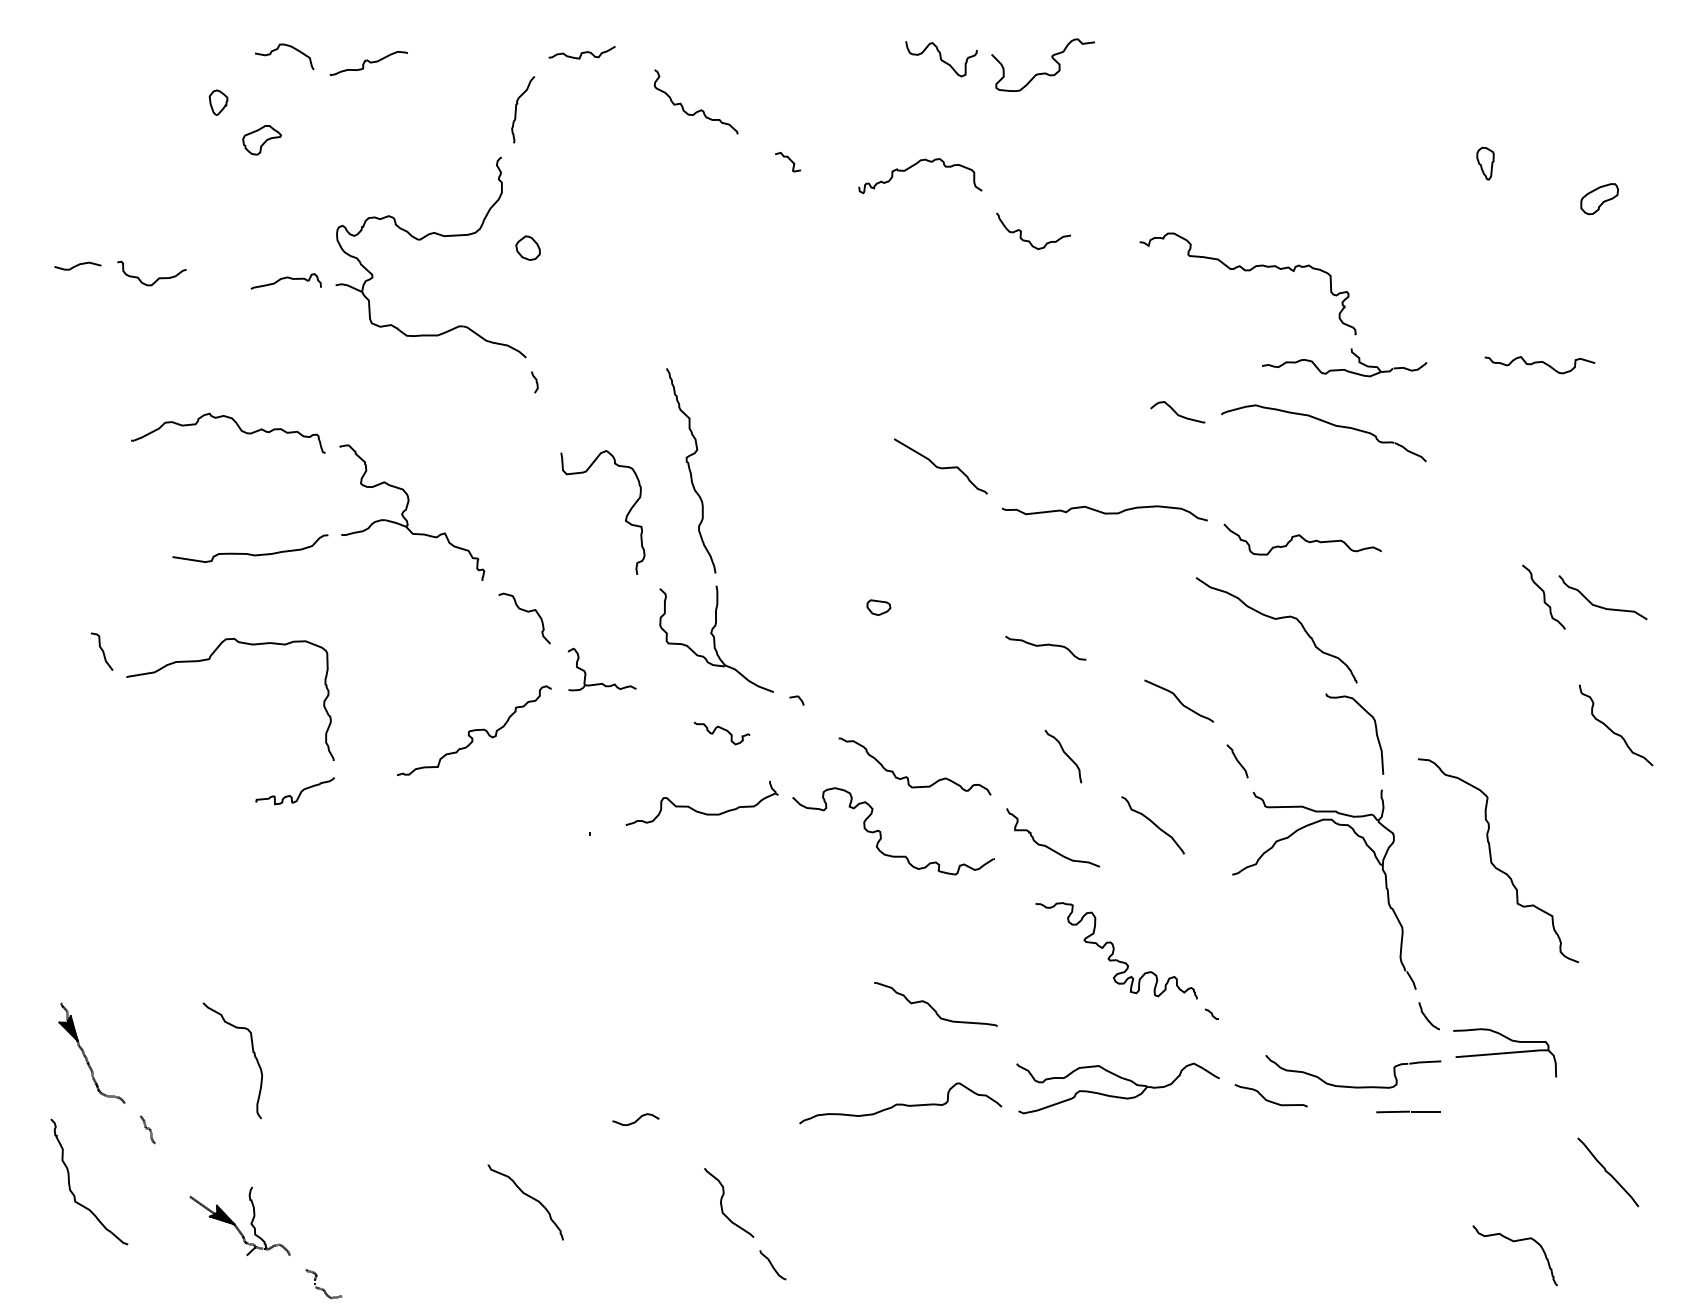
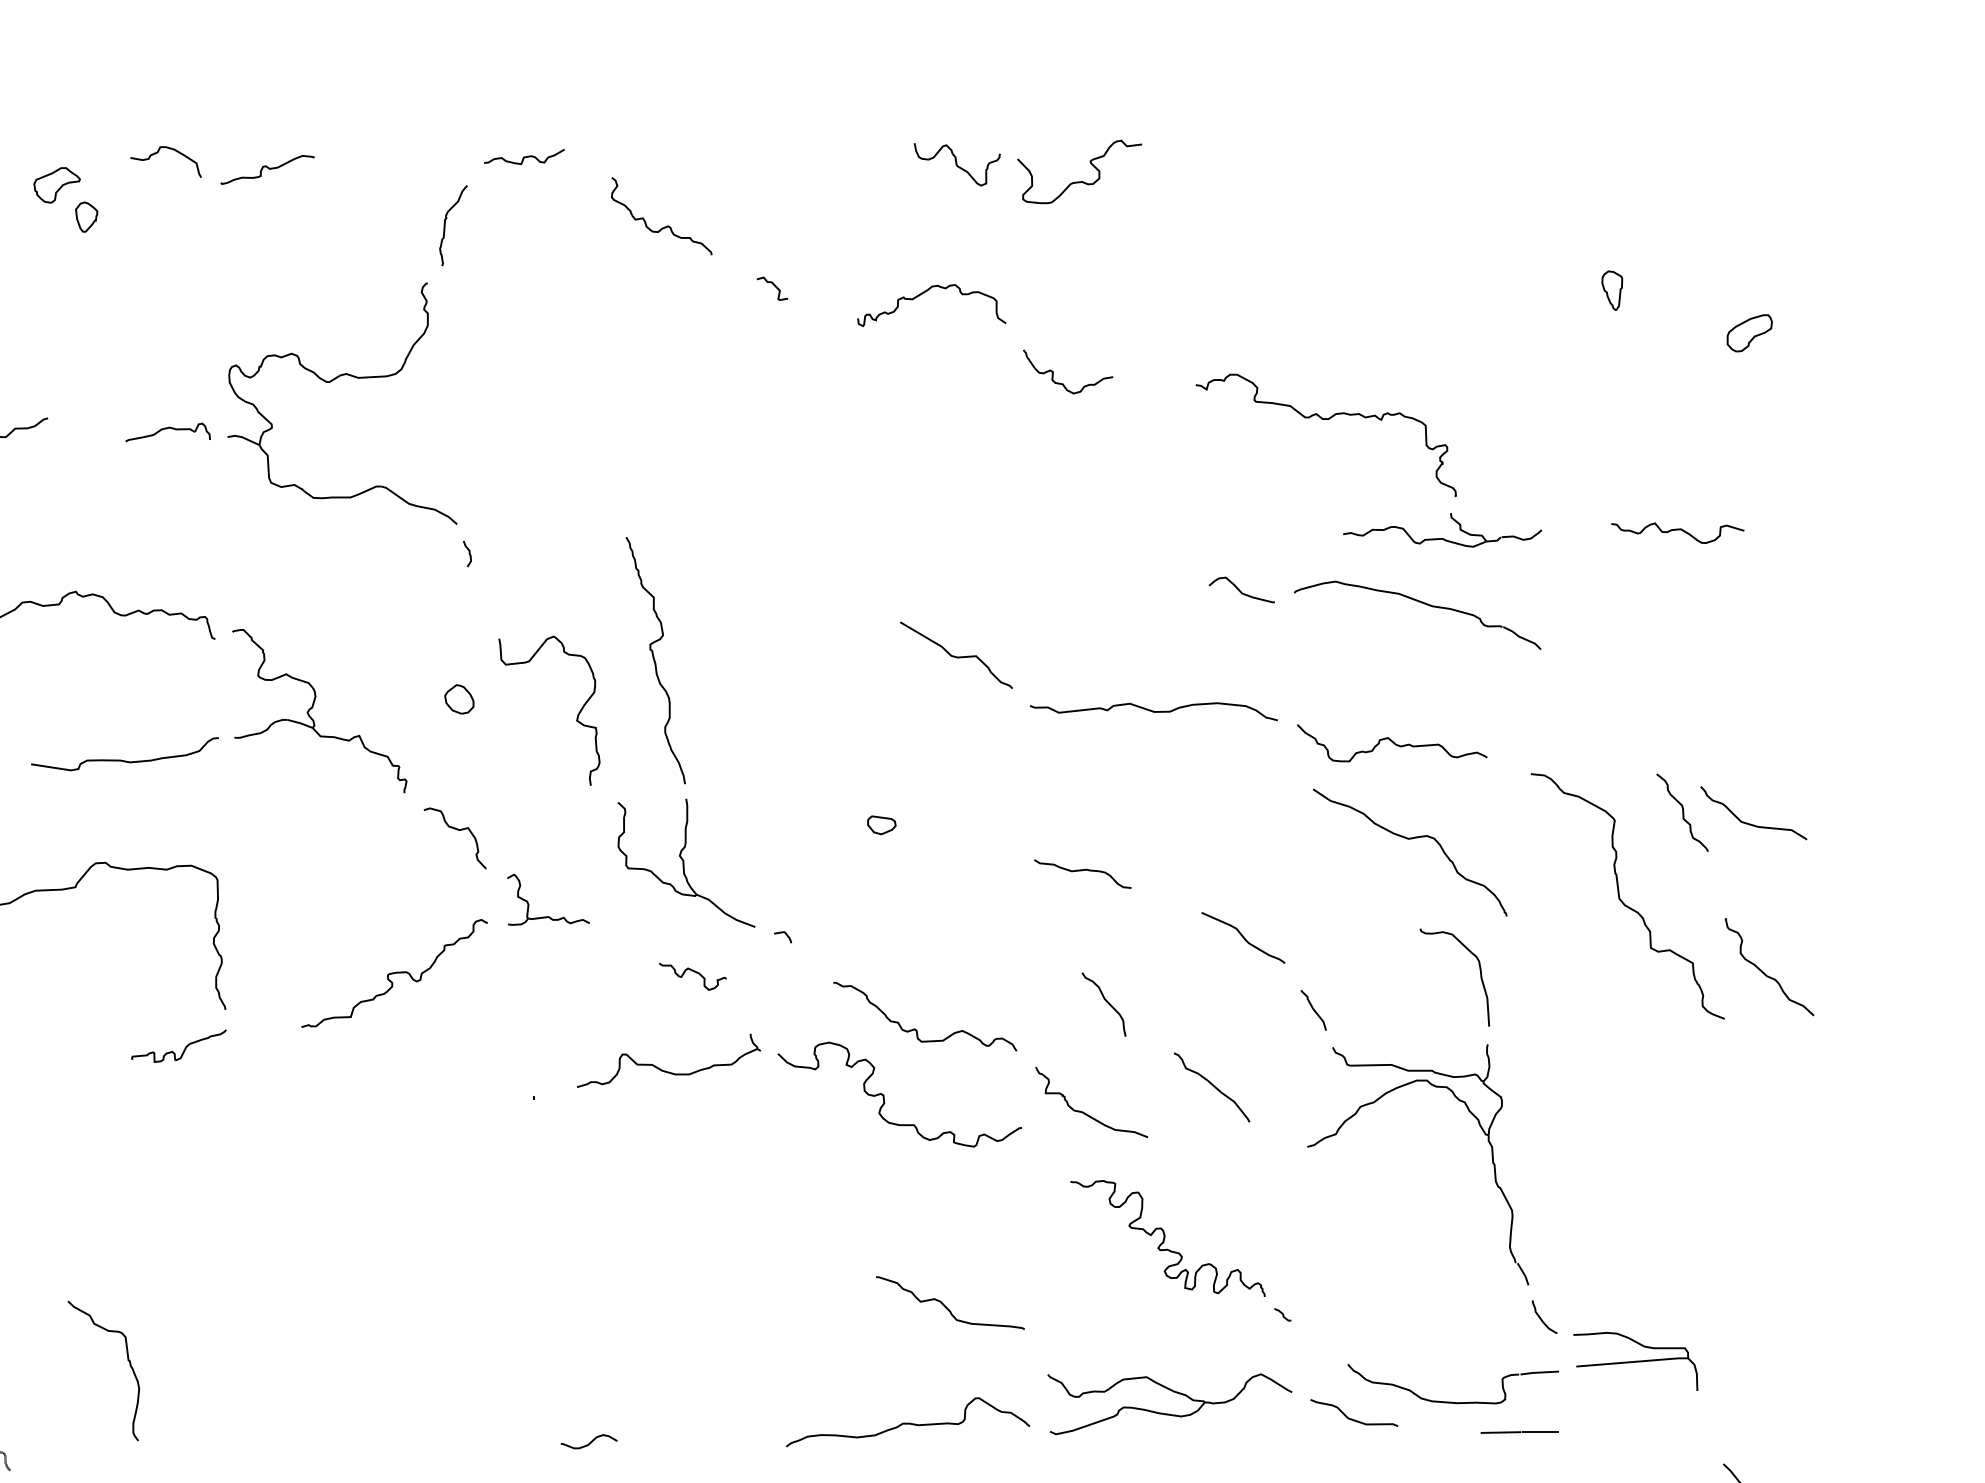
part: (261, 140) -> (56, 185), moved
part: (527, 247) -> (458, 698), moved
curve: (1276, 619) -> (1409, 839), moved
curve: (1494, 864) -> (1623, 900), moved

